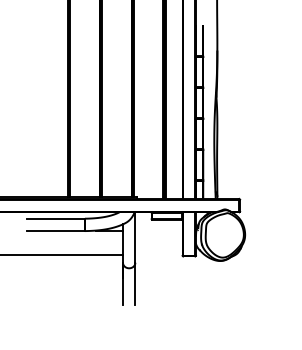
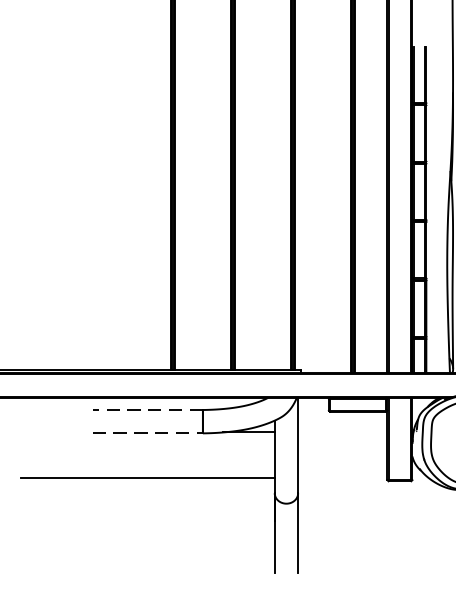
line: (55, 218) -> (147, 409), solid -> dashed
line: (56, 231) -> (149, 434), solid -> dashed

